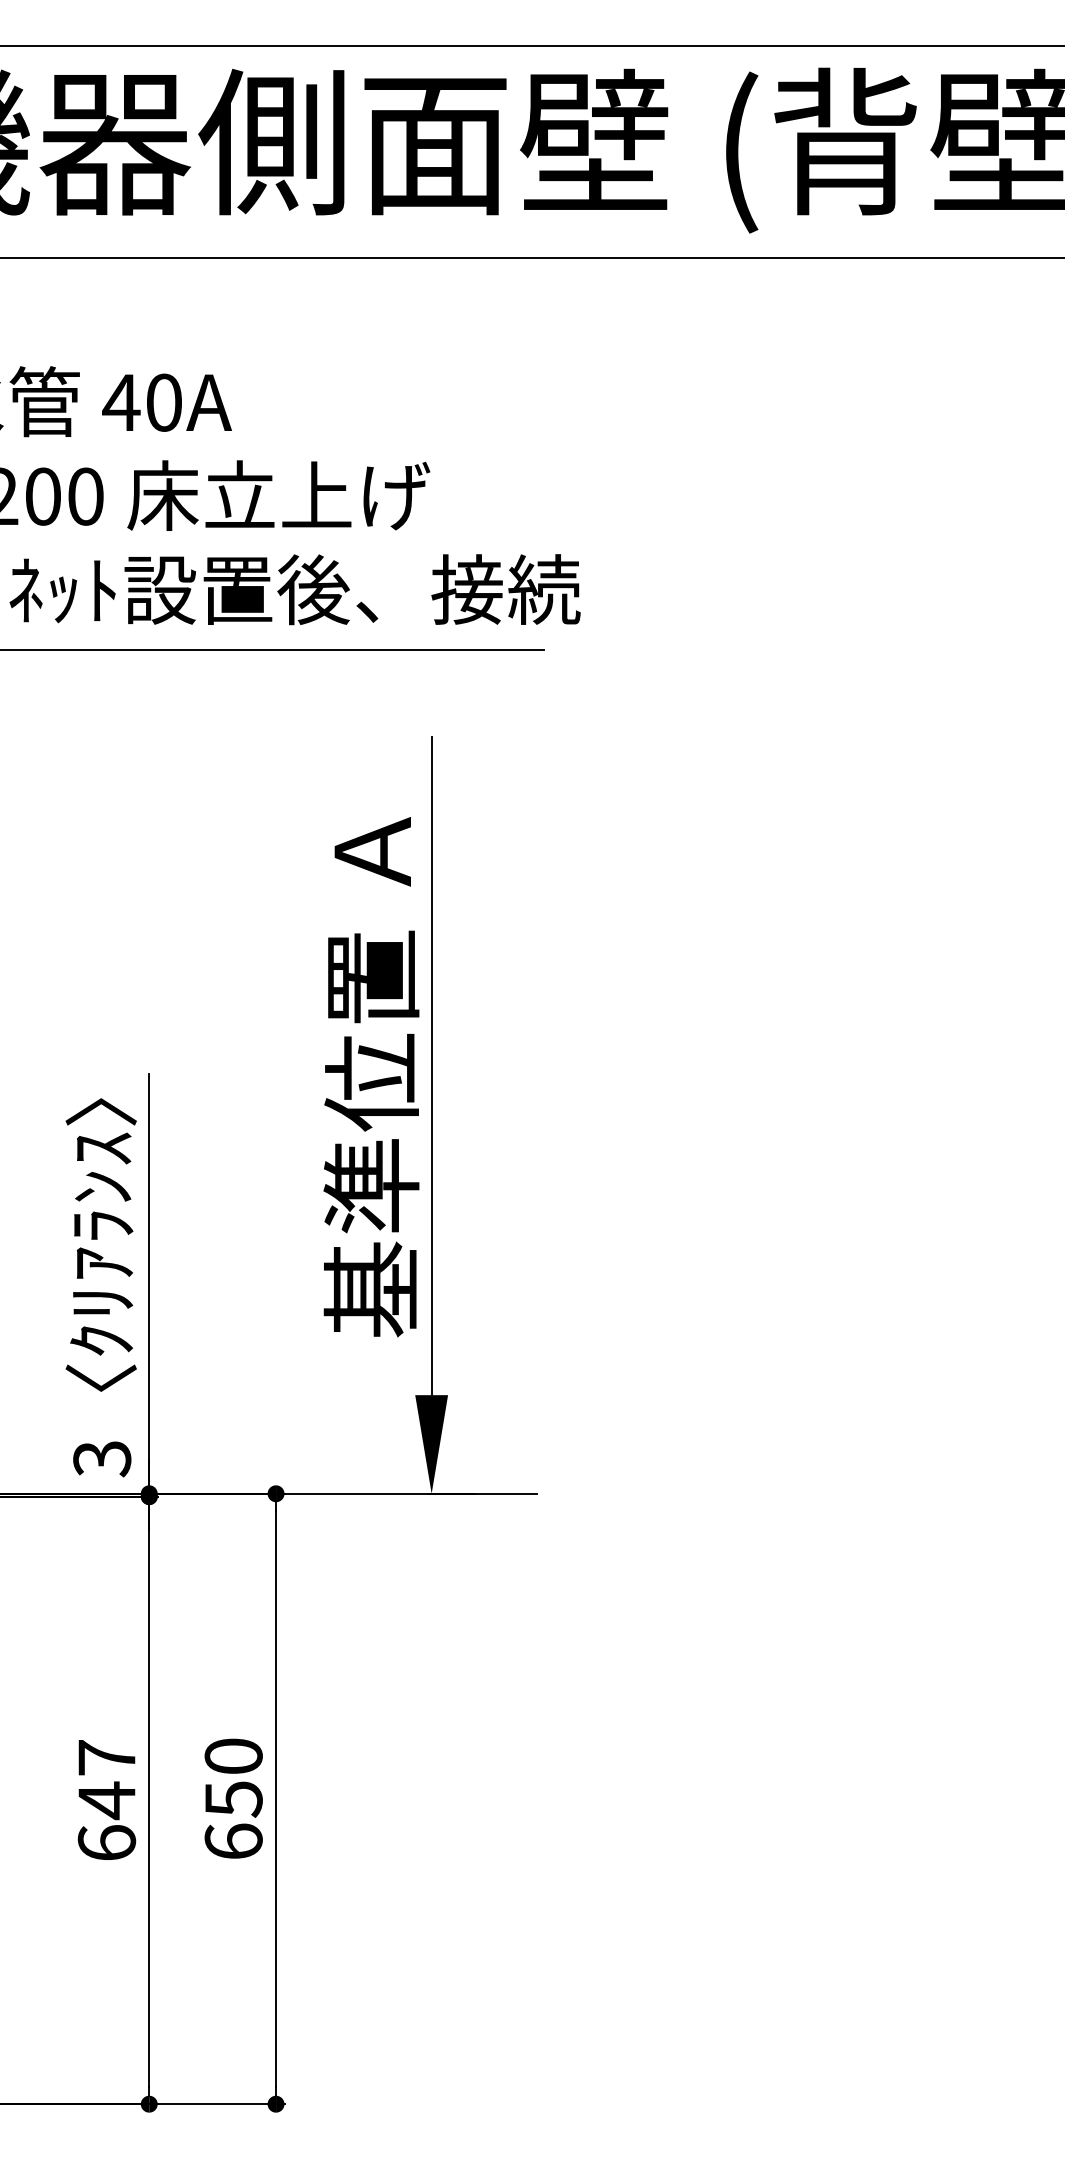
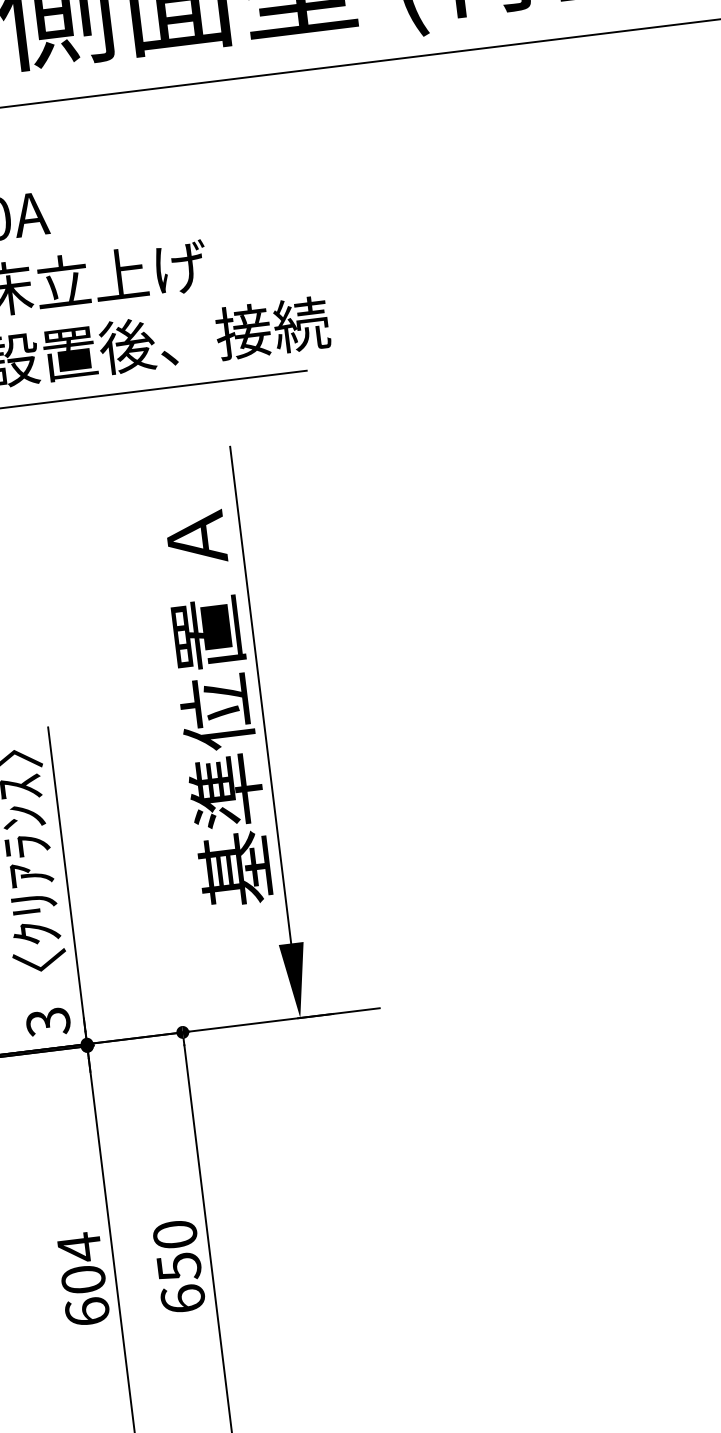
text: (106, 1779) -> (81, 1263), 647 -> 604

